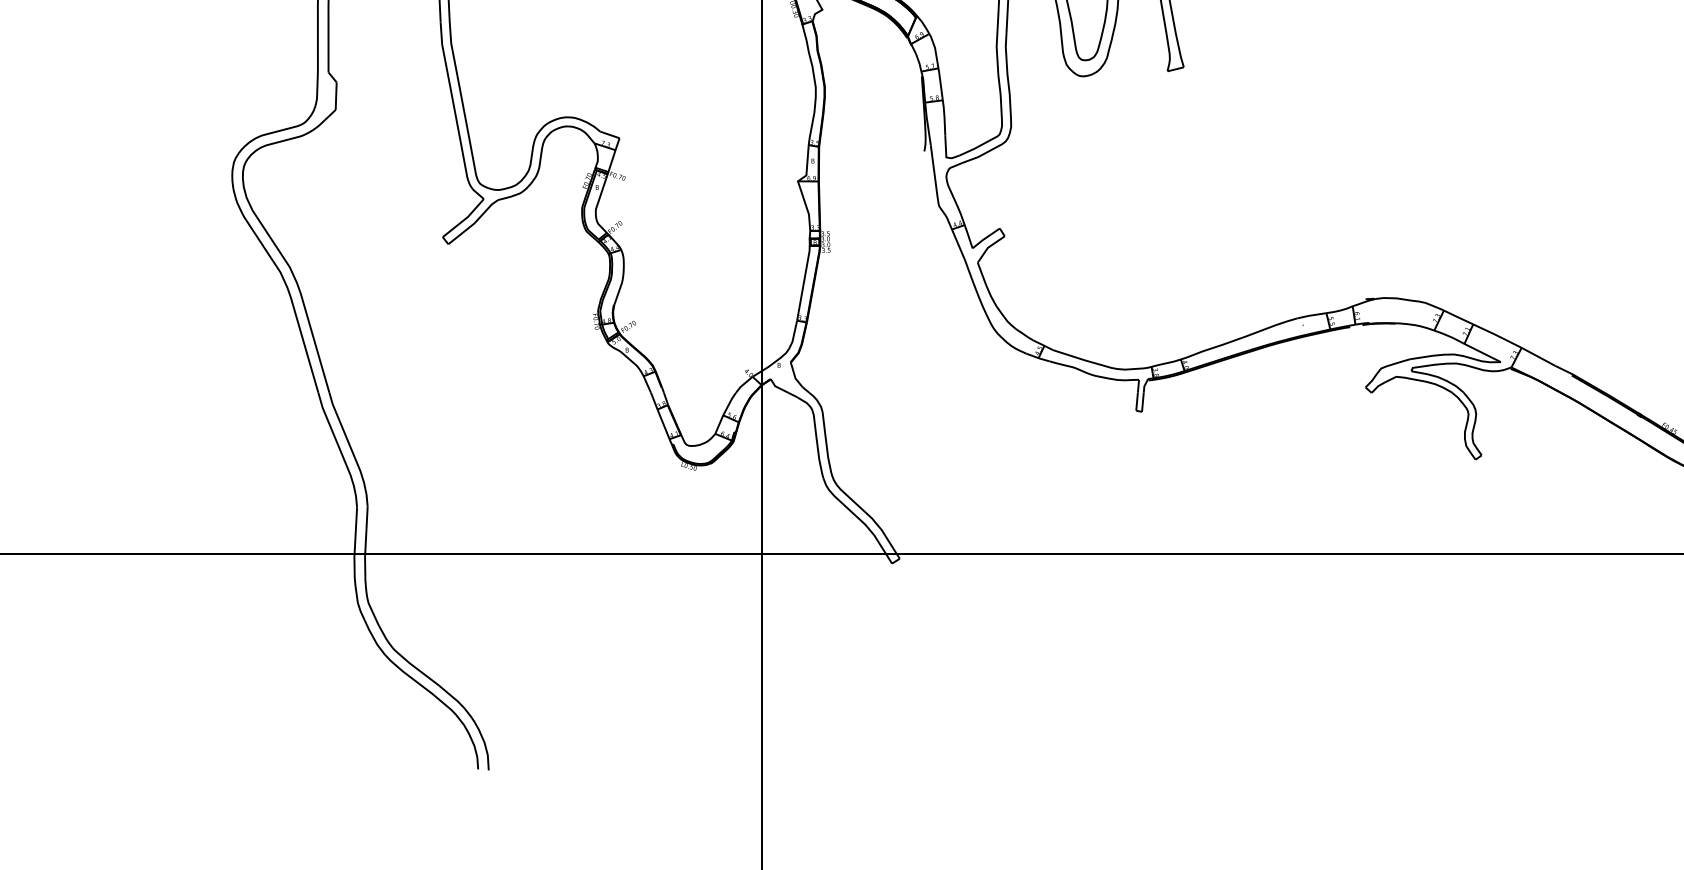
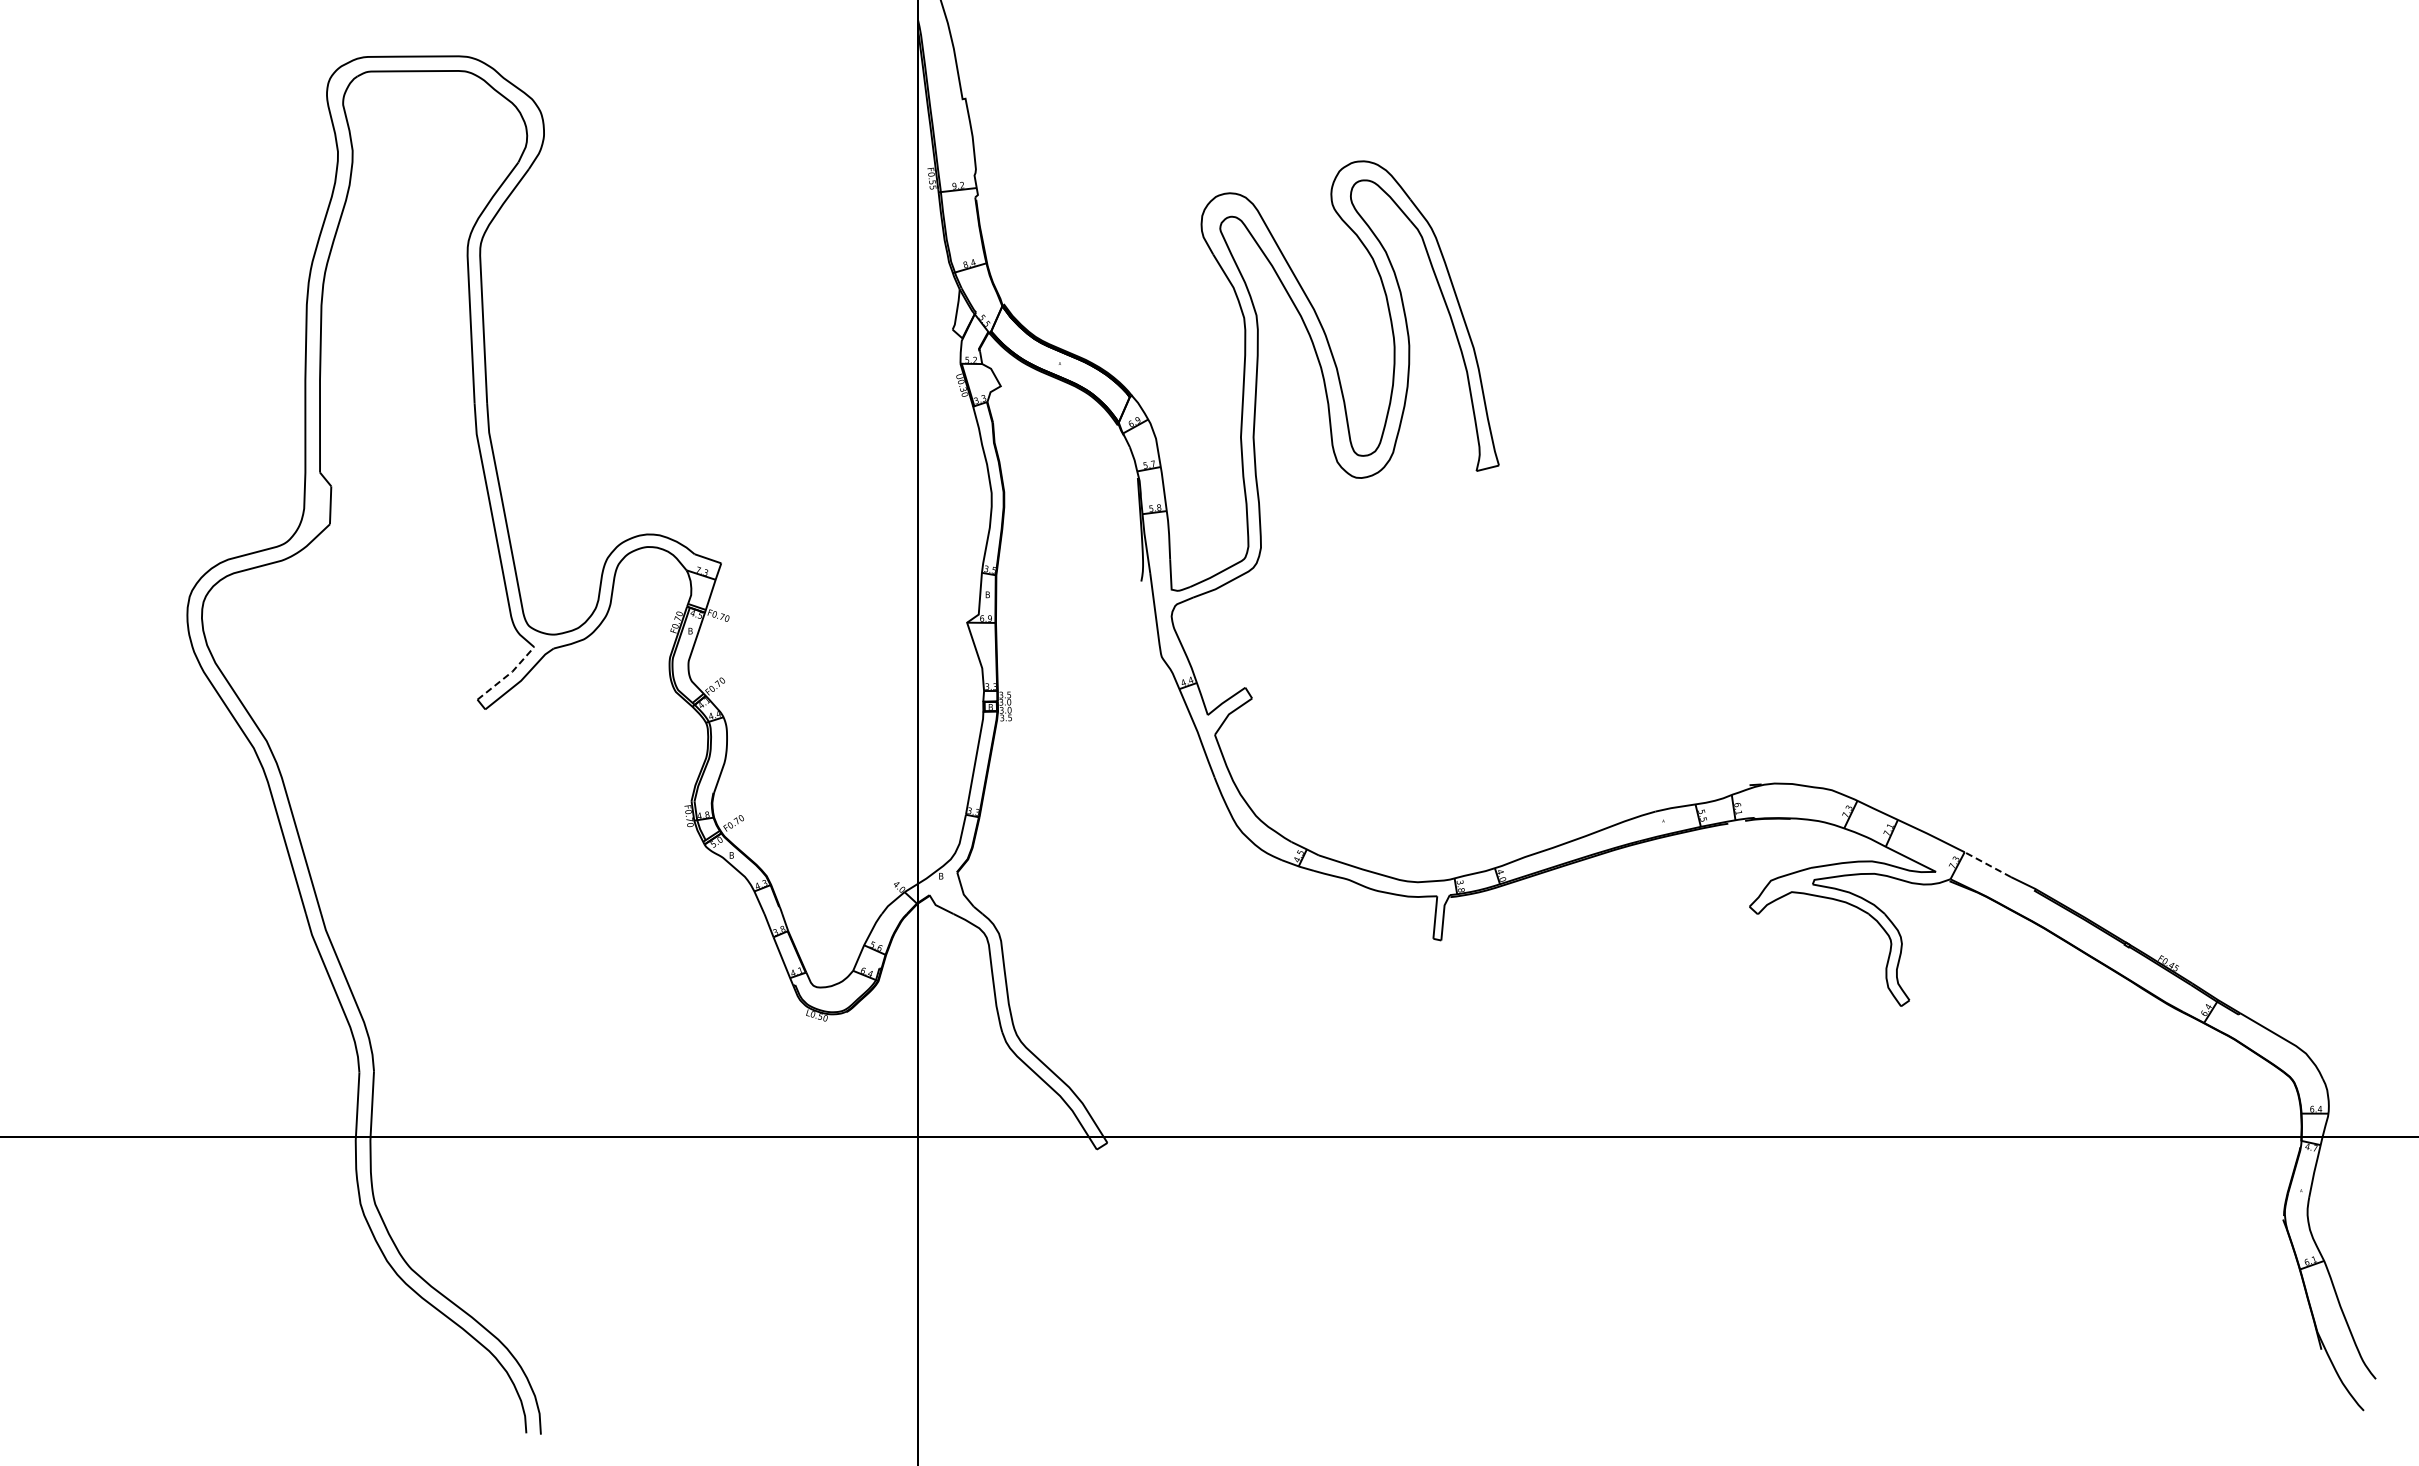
line: (465, 218) -> (508, 674), solid -> dashed
line: (1538, 356) -> (1987, 864), solid -> dashed

